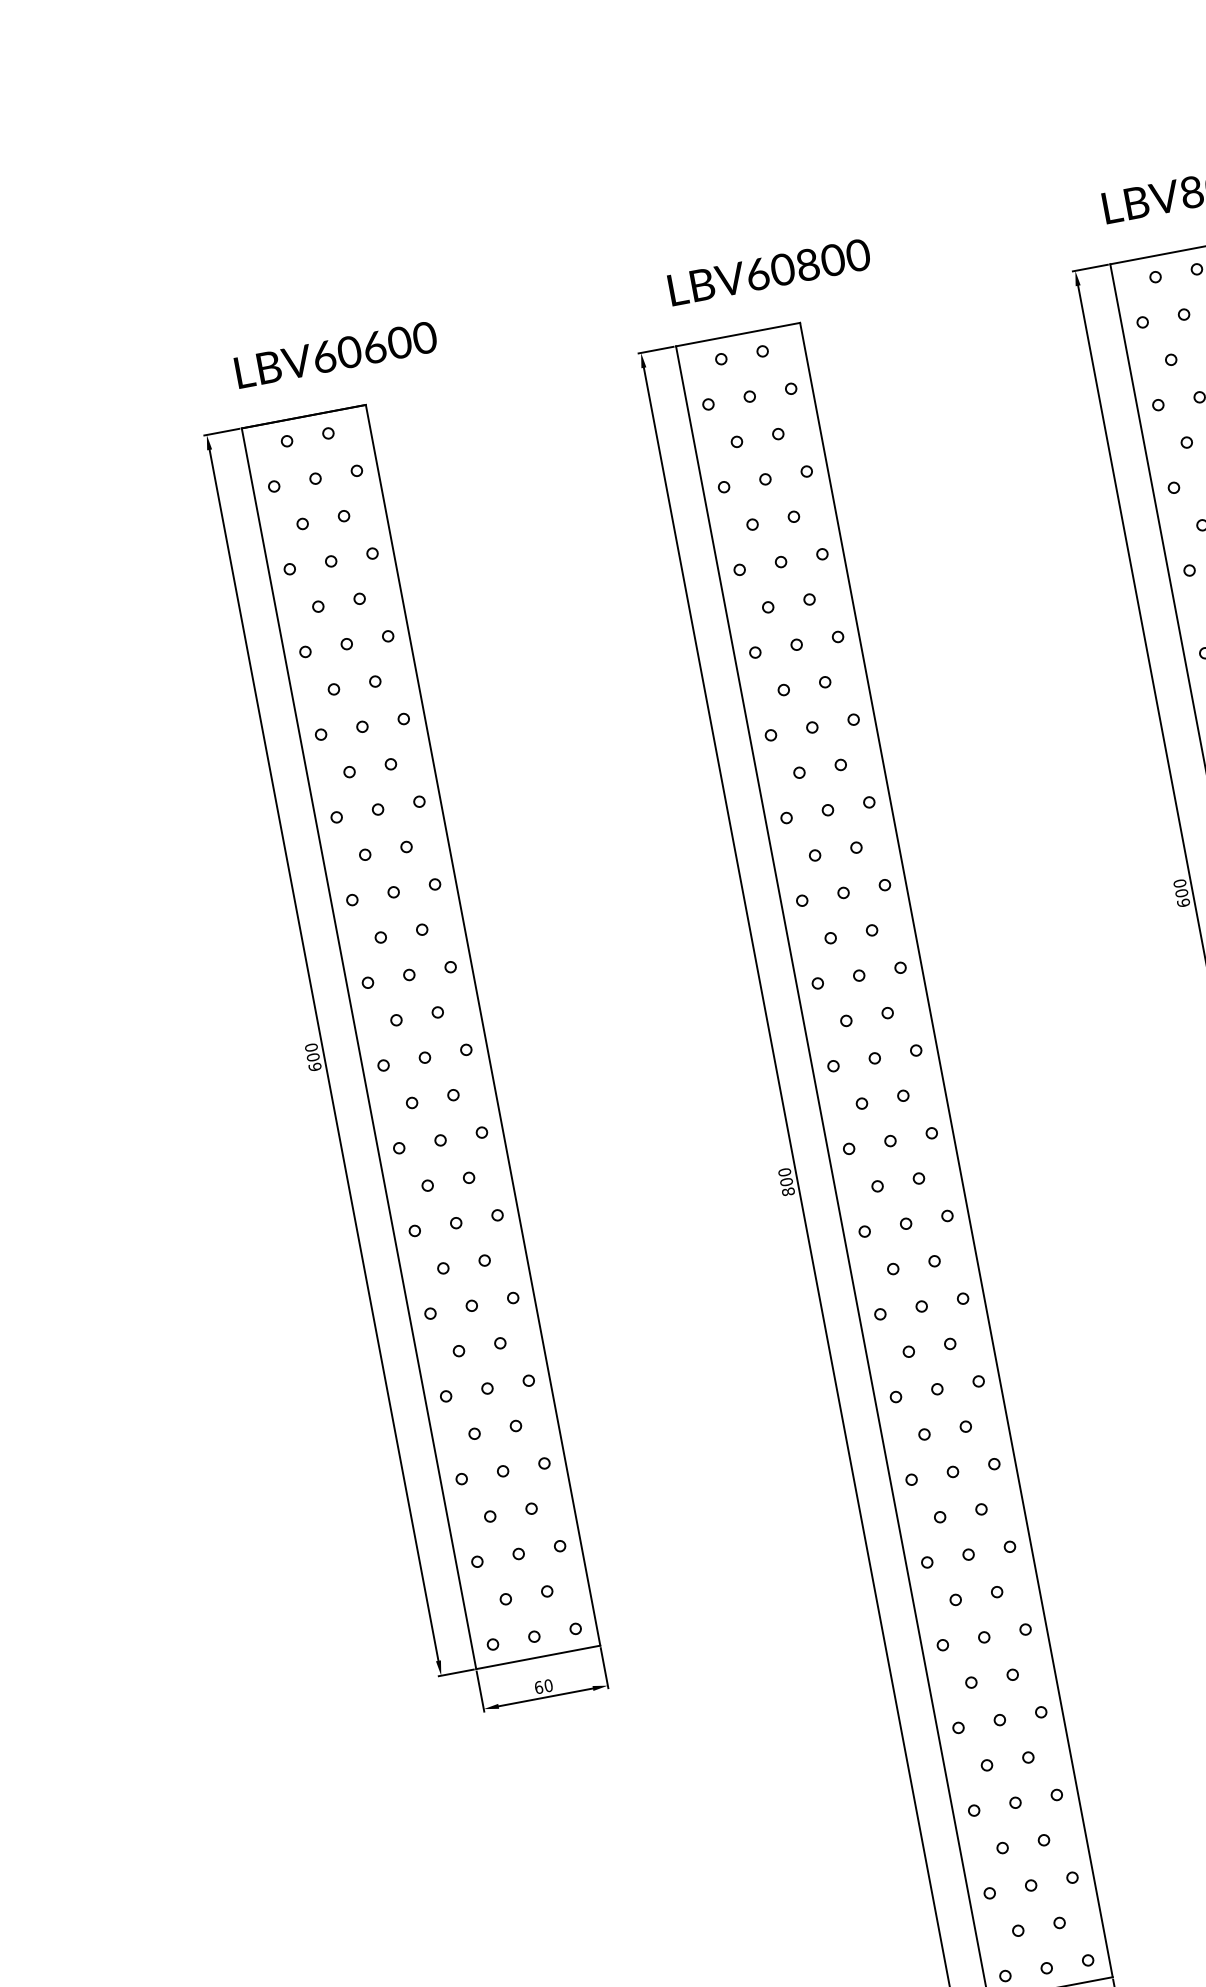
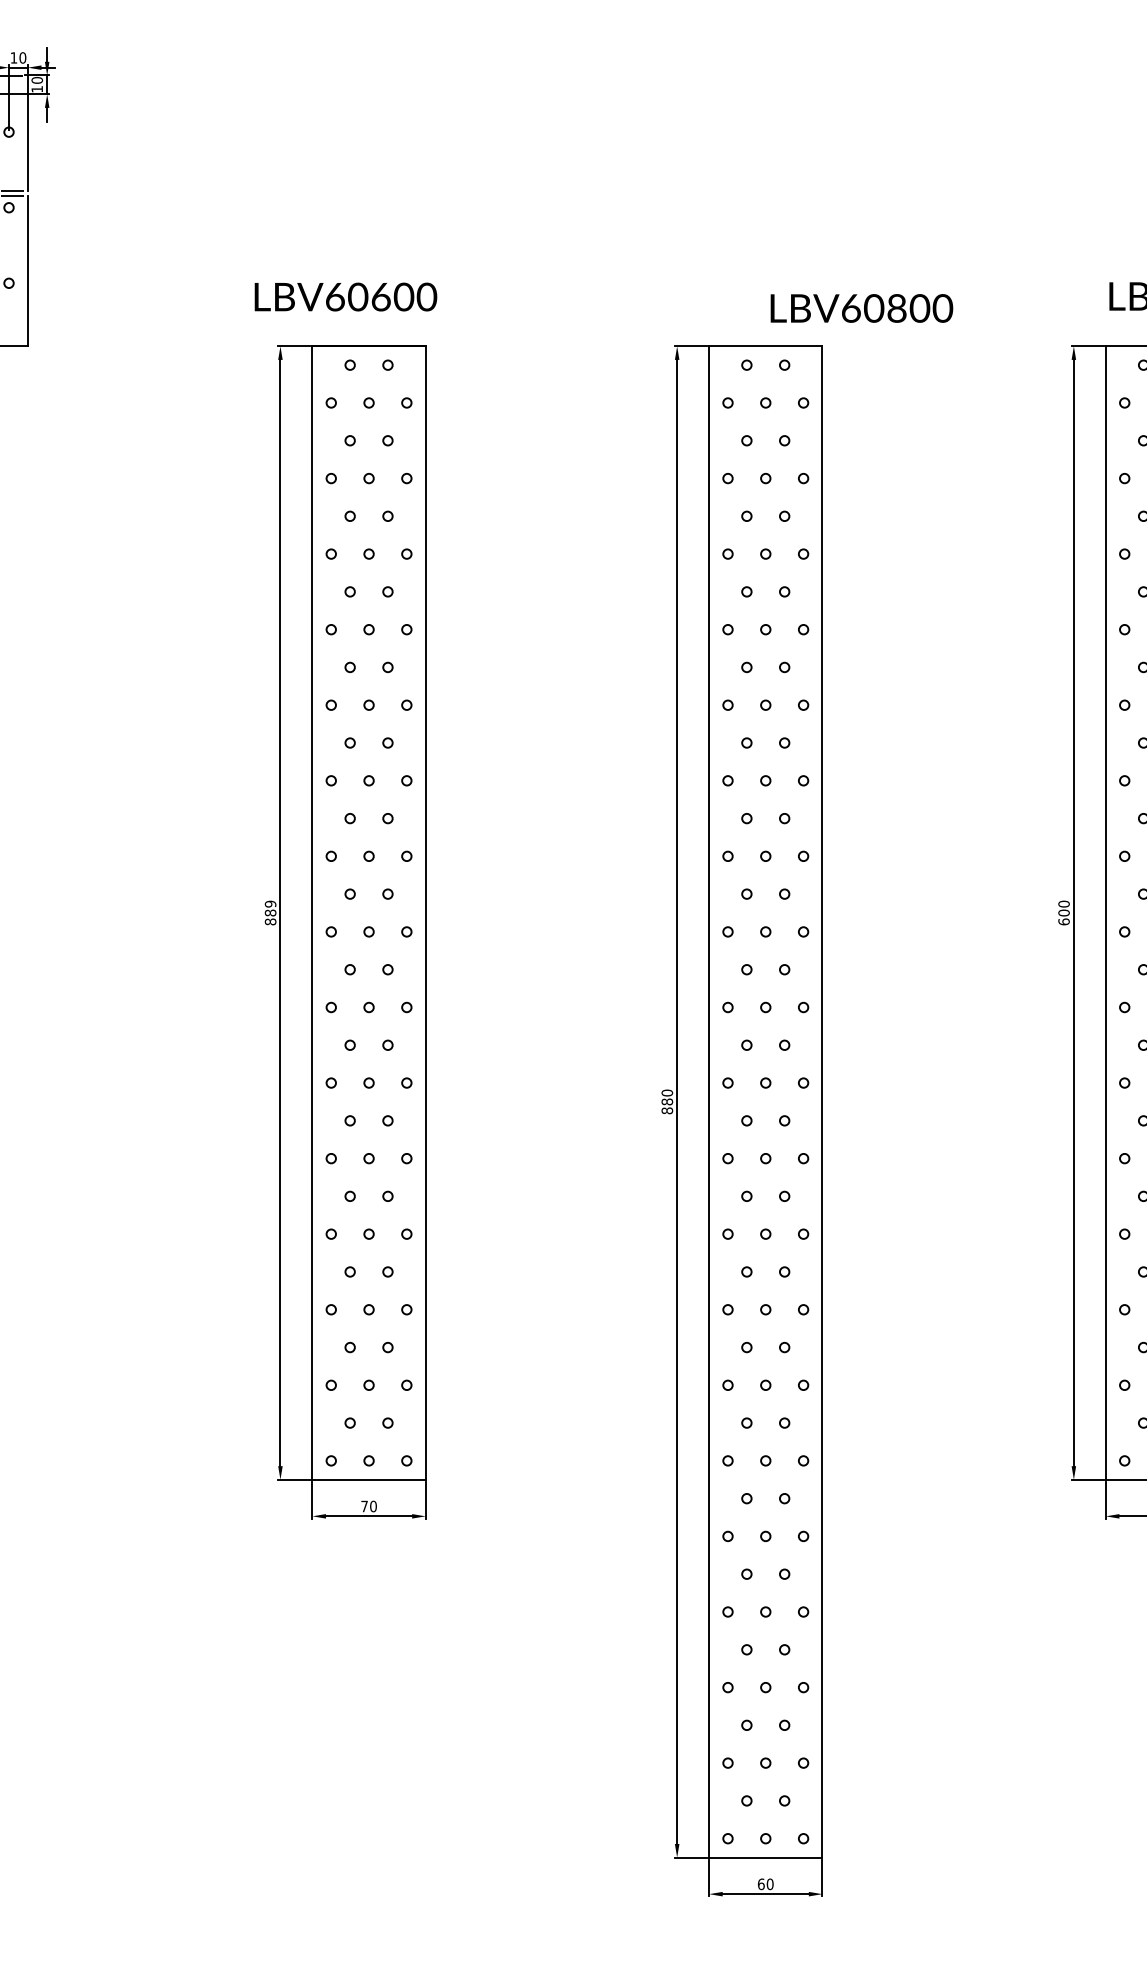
text: (769, 272) -> (861, 308), moved
text: (335, 354) -> (345, 296), moved
text: (313, 1056) -> (270, 912), 600 -> 889
text: (785, 1181) -> (666, 1101), 800 -> 880
text: (538, 1687) -> (364, 1506), 60 -> 70

